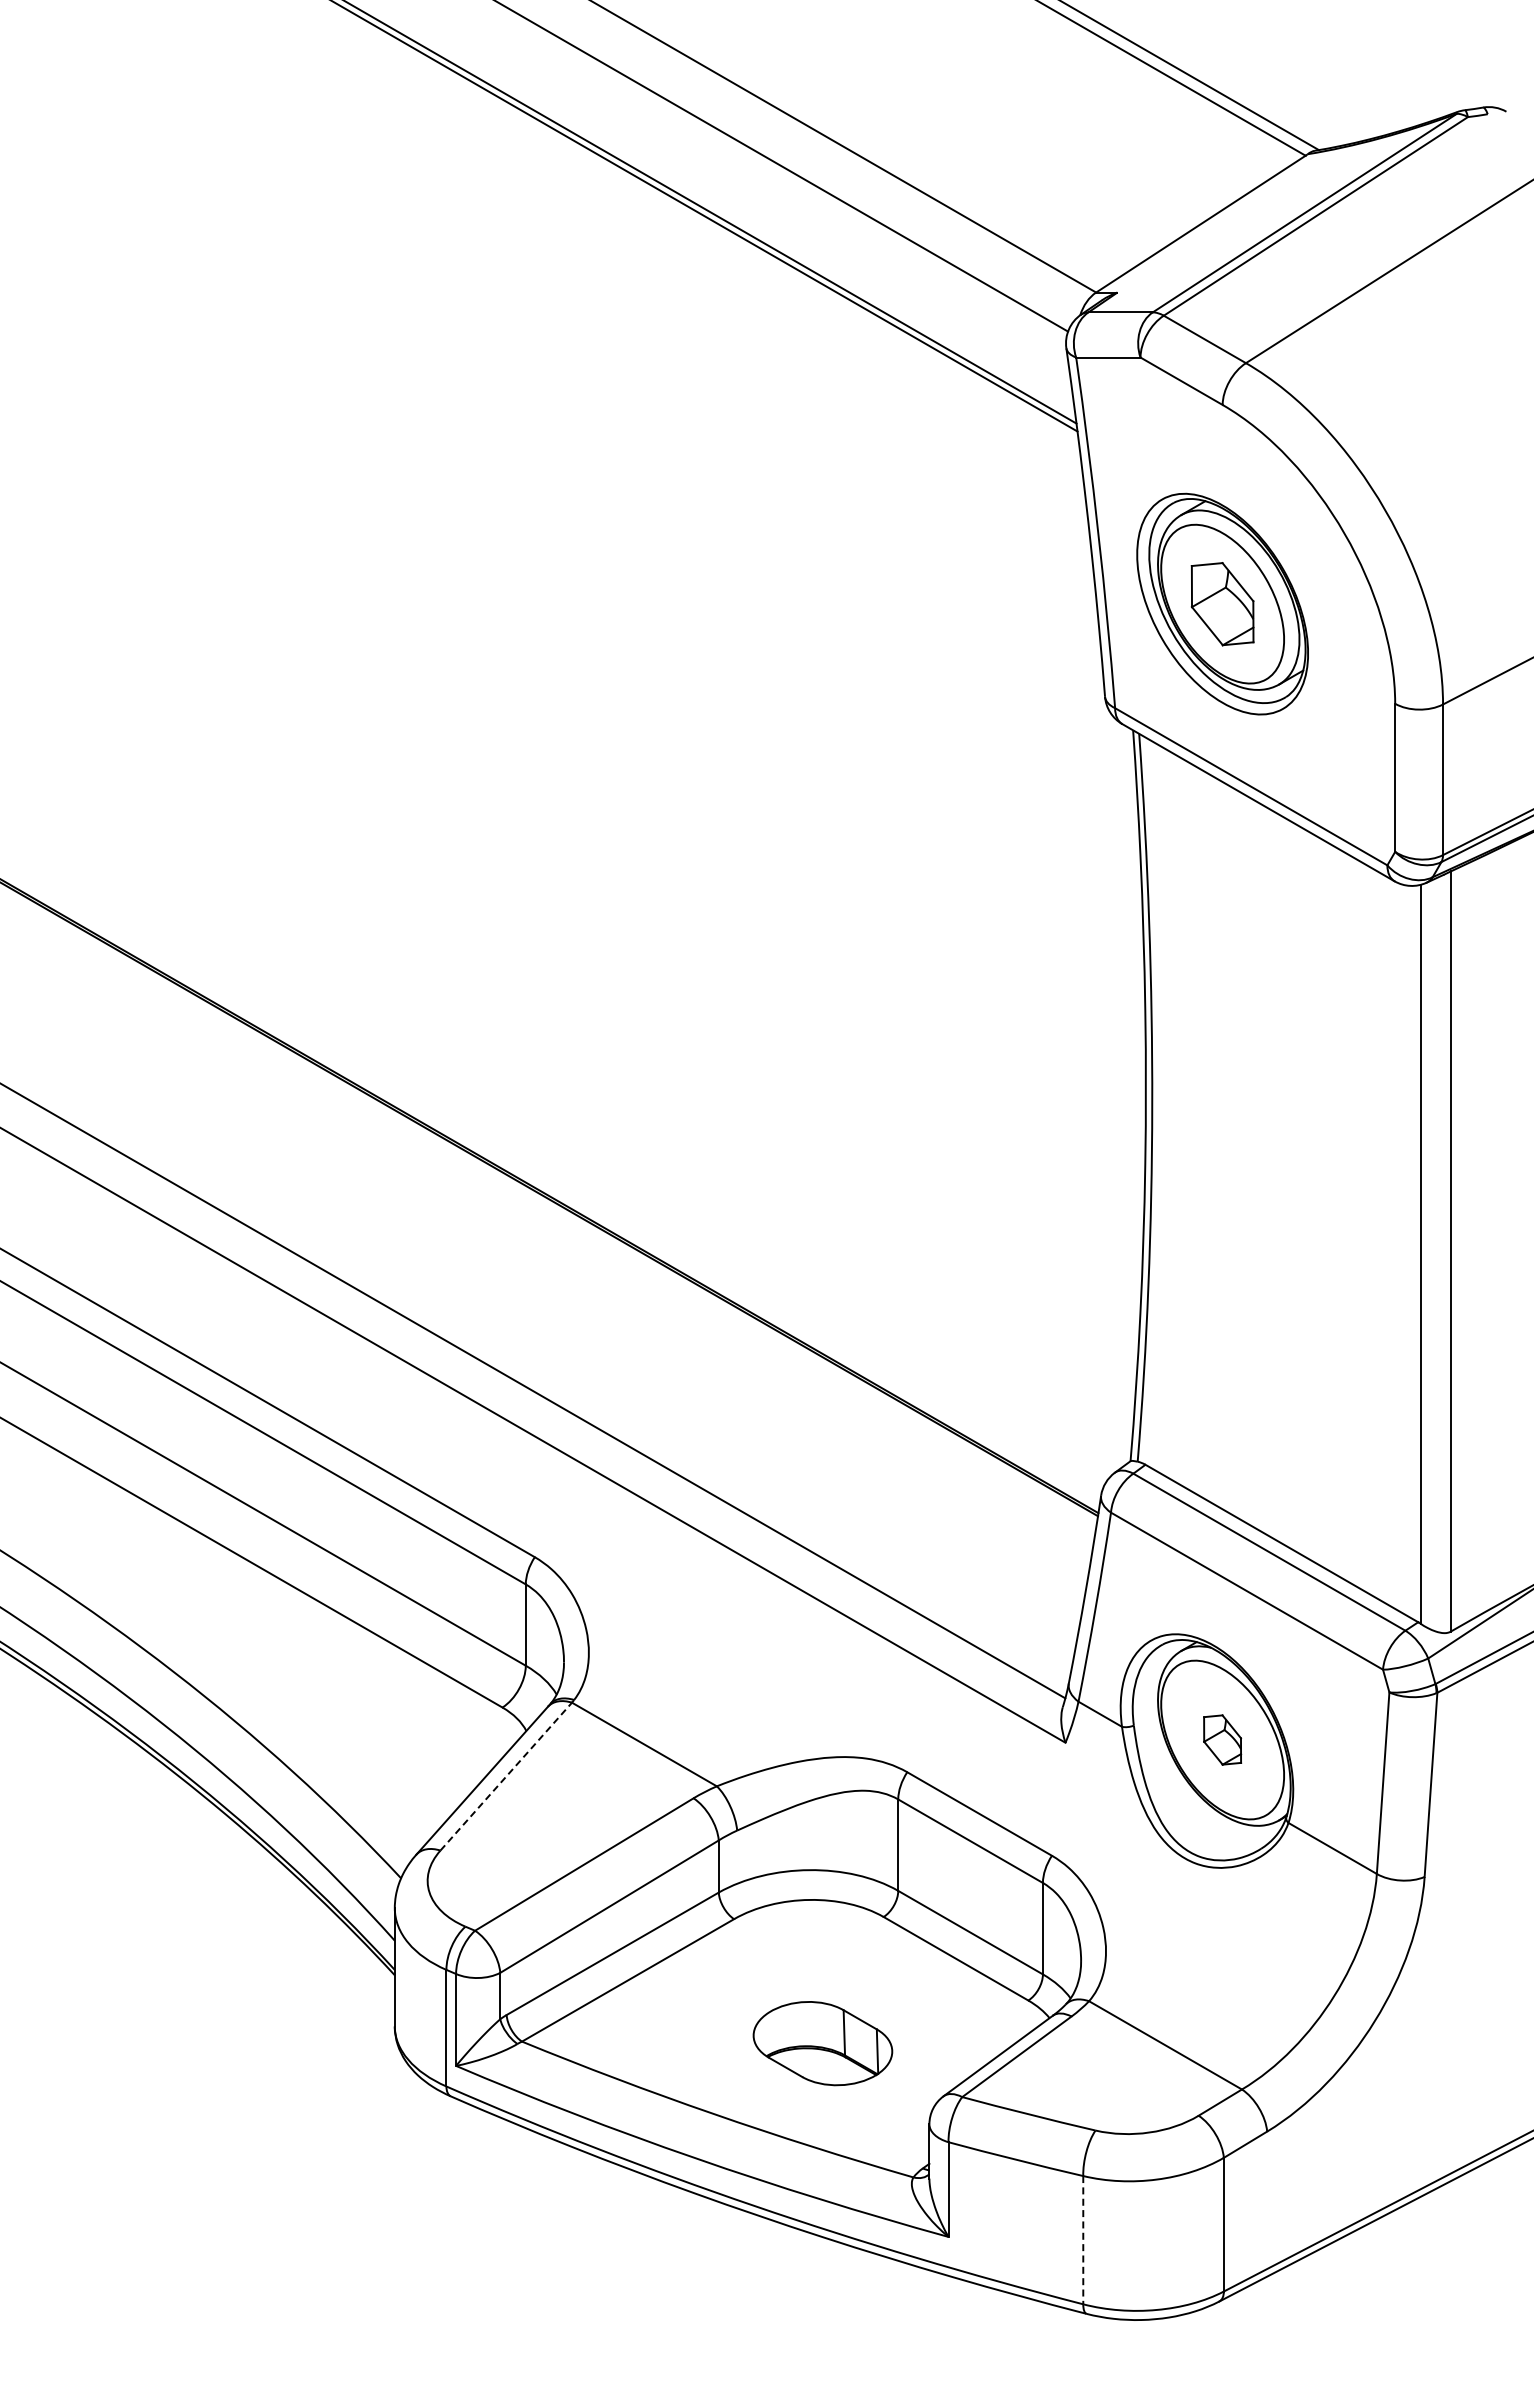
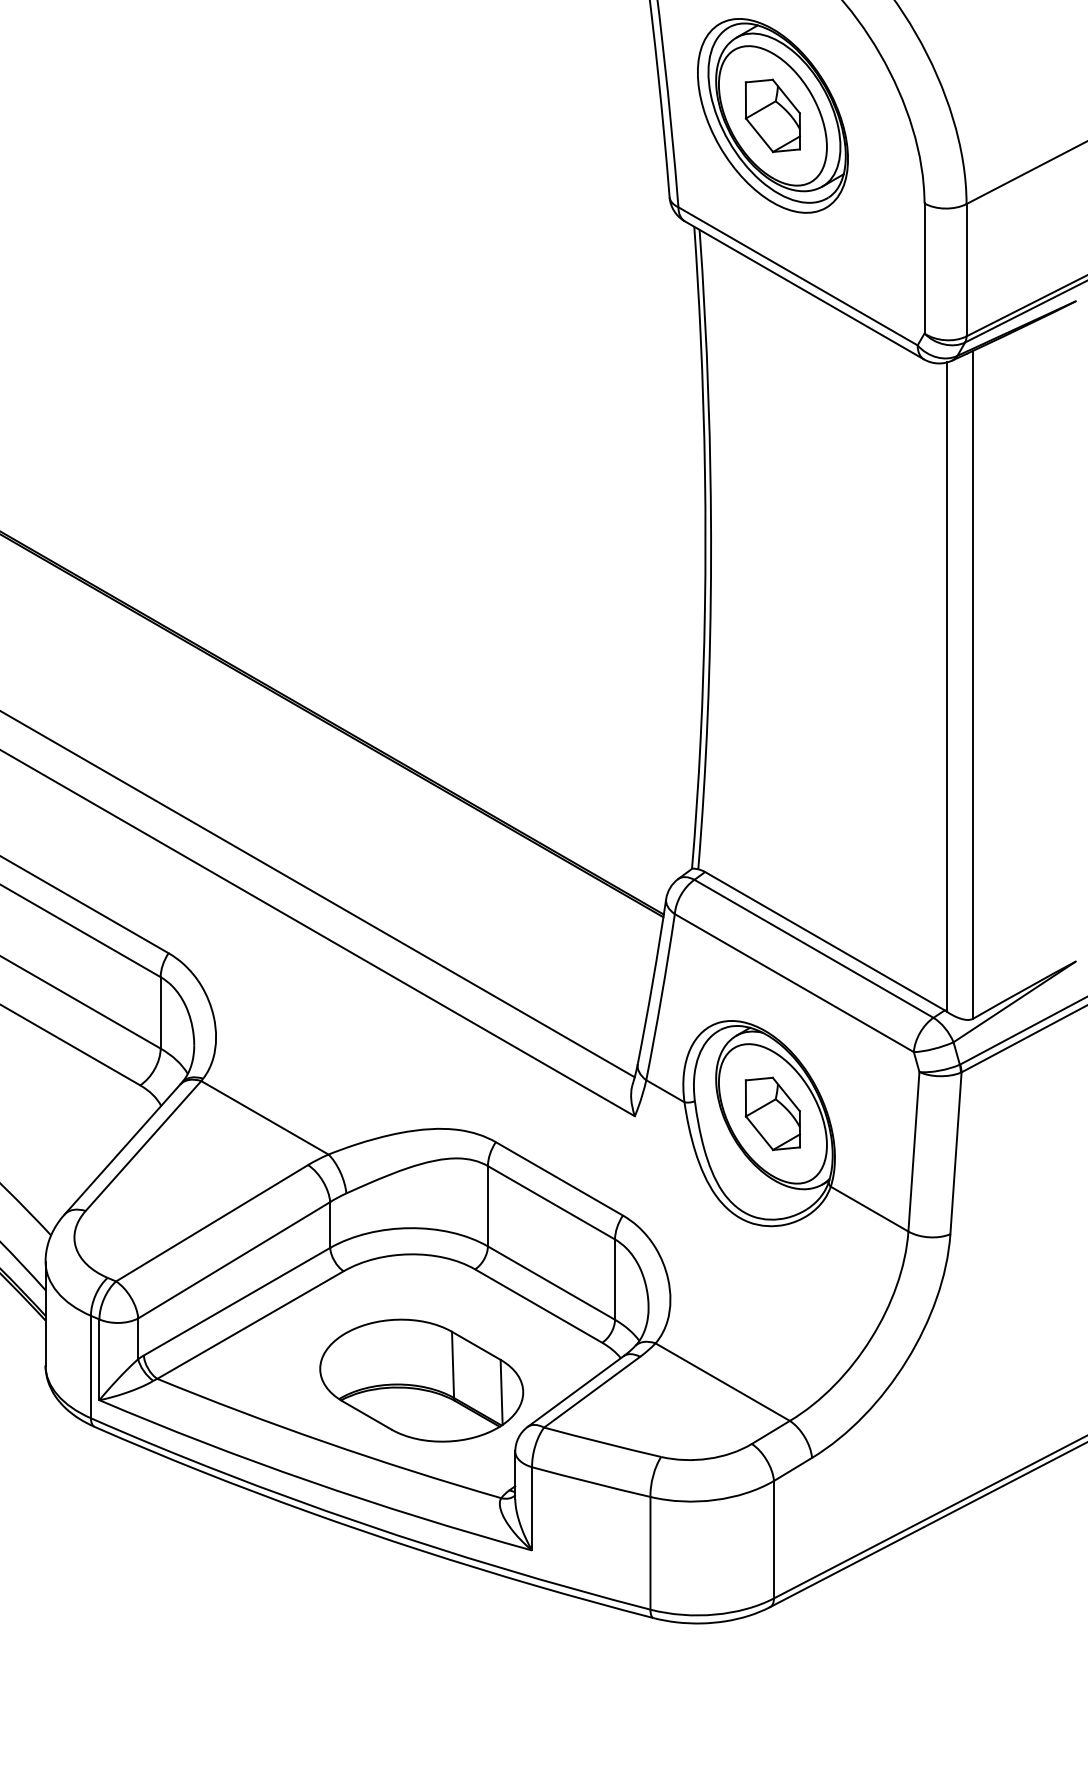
part: (1222, 1739) -> (772, 1113), size x1.67
line: (506, 1776) -> (143, 1145), dashed -> solid
part: (822, 2043) -> (421, 1380), size x1.67
line: (1083, 2240) -> (650, 1553), dashed -> solid

